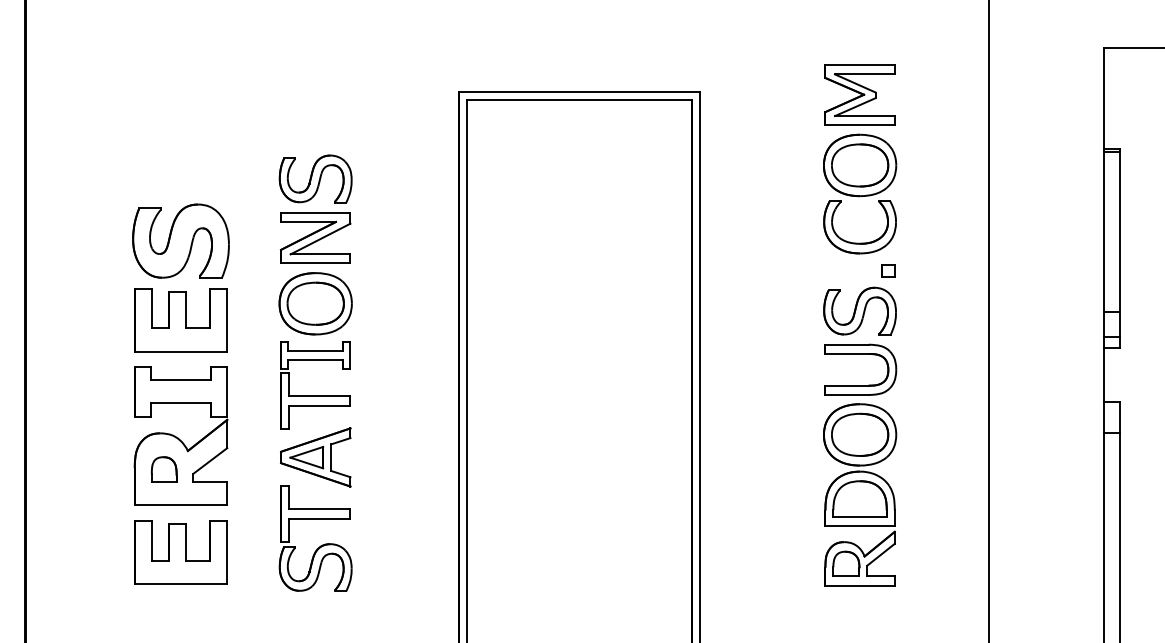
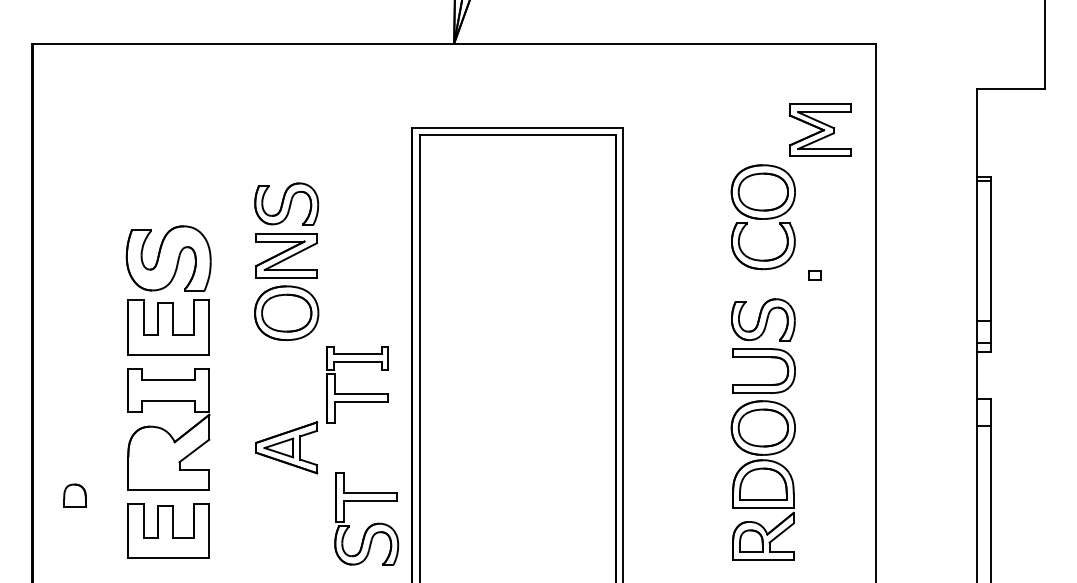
part: (860, 93) -> (820, 129), moved
part: (887, 270) -> (814, 275), moved
part: (315, 395) -> (357, 393), moved
part: (163, 469) -> (74, 495), moved
part: (318, 546) -> (369, 525), moved

